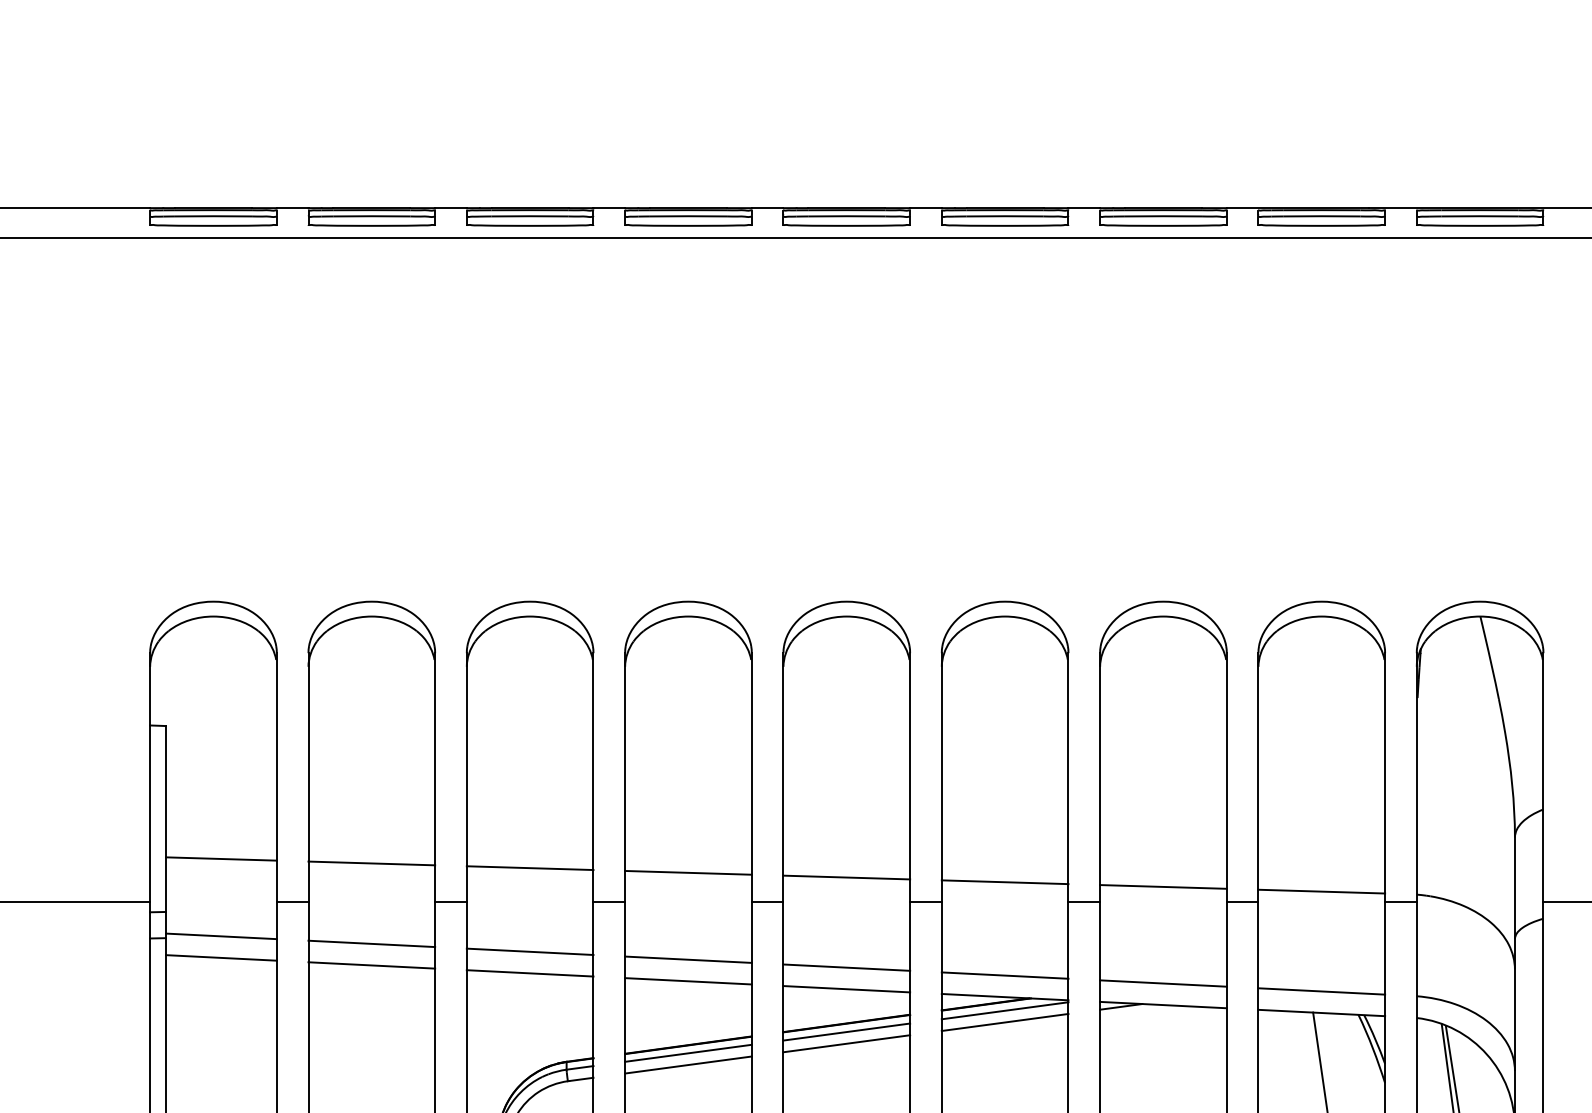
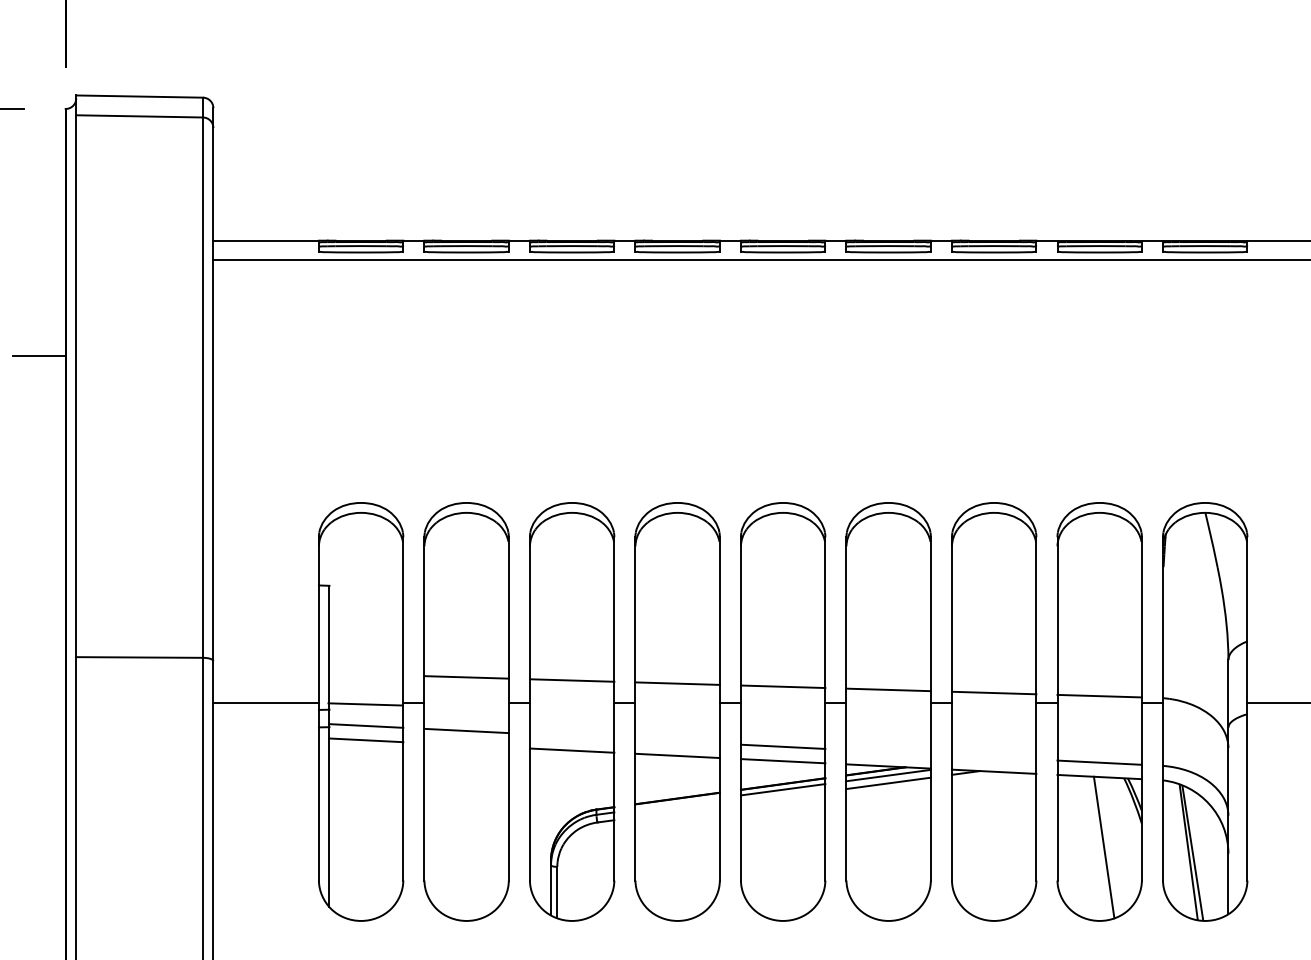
line: (221, 859) -> (365, 704), moved
line: (529, 952) -> (571, 736), removed
line: (688, 959) -> (677, 741), removed
line: (371, 965) -> (466, 745), removed
line: (1004, 976) -> (888, 752), removed
line: (1162, 983) -> (993, 757), removed
line: (845, 1043) -> (782, 797), removed
line: (688, 1052) -> (677, 803), removed
line: (688, 1064) -> (677, 811), removed

